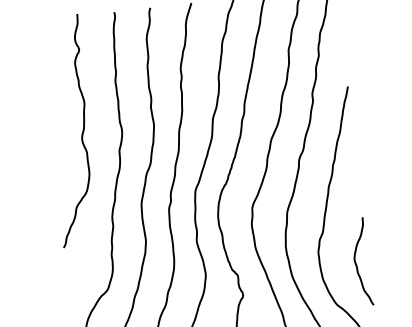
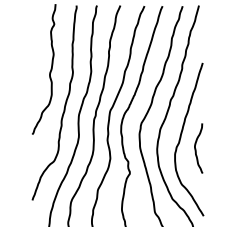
curve: (357, 262) -> (196, 148), moved

